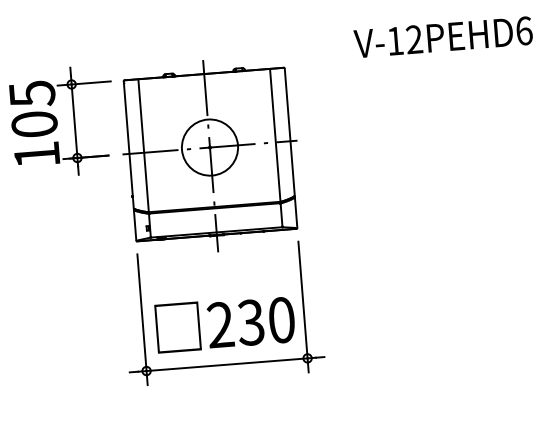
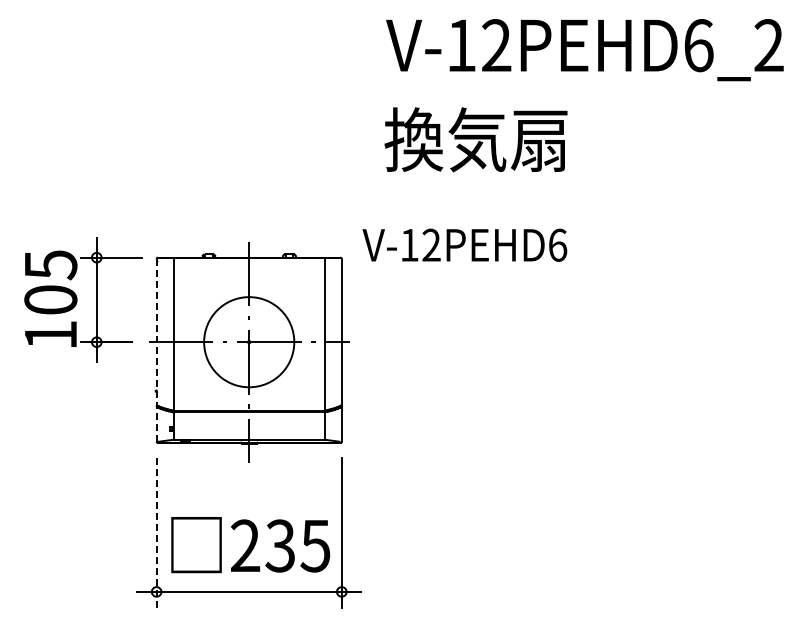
text: (443, 36) -> (464, 244), moved
circle: (210, 147) -> (249, 342), size x1.4
line: (129, 161) -> (156, 350), solid -> dashed
text: (281, 319) -> (315, 545), 230 -> 235
line: (142, 320) -> (156, 533), solid -> dashed

